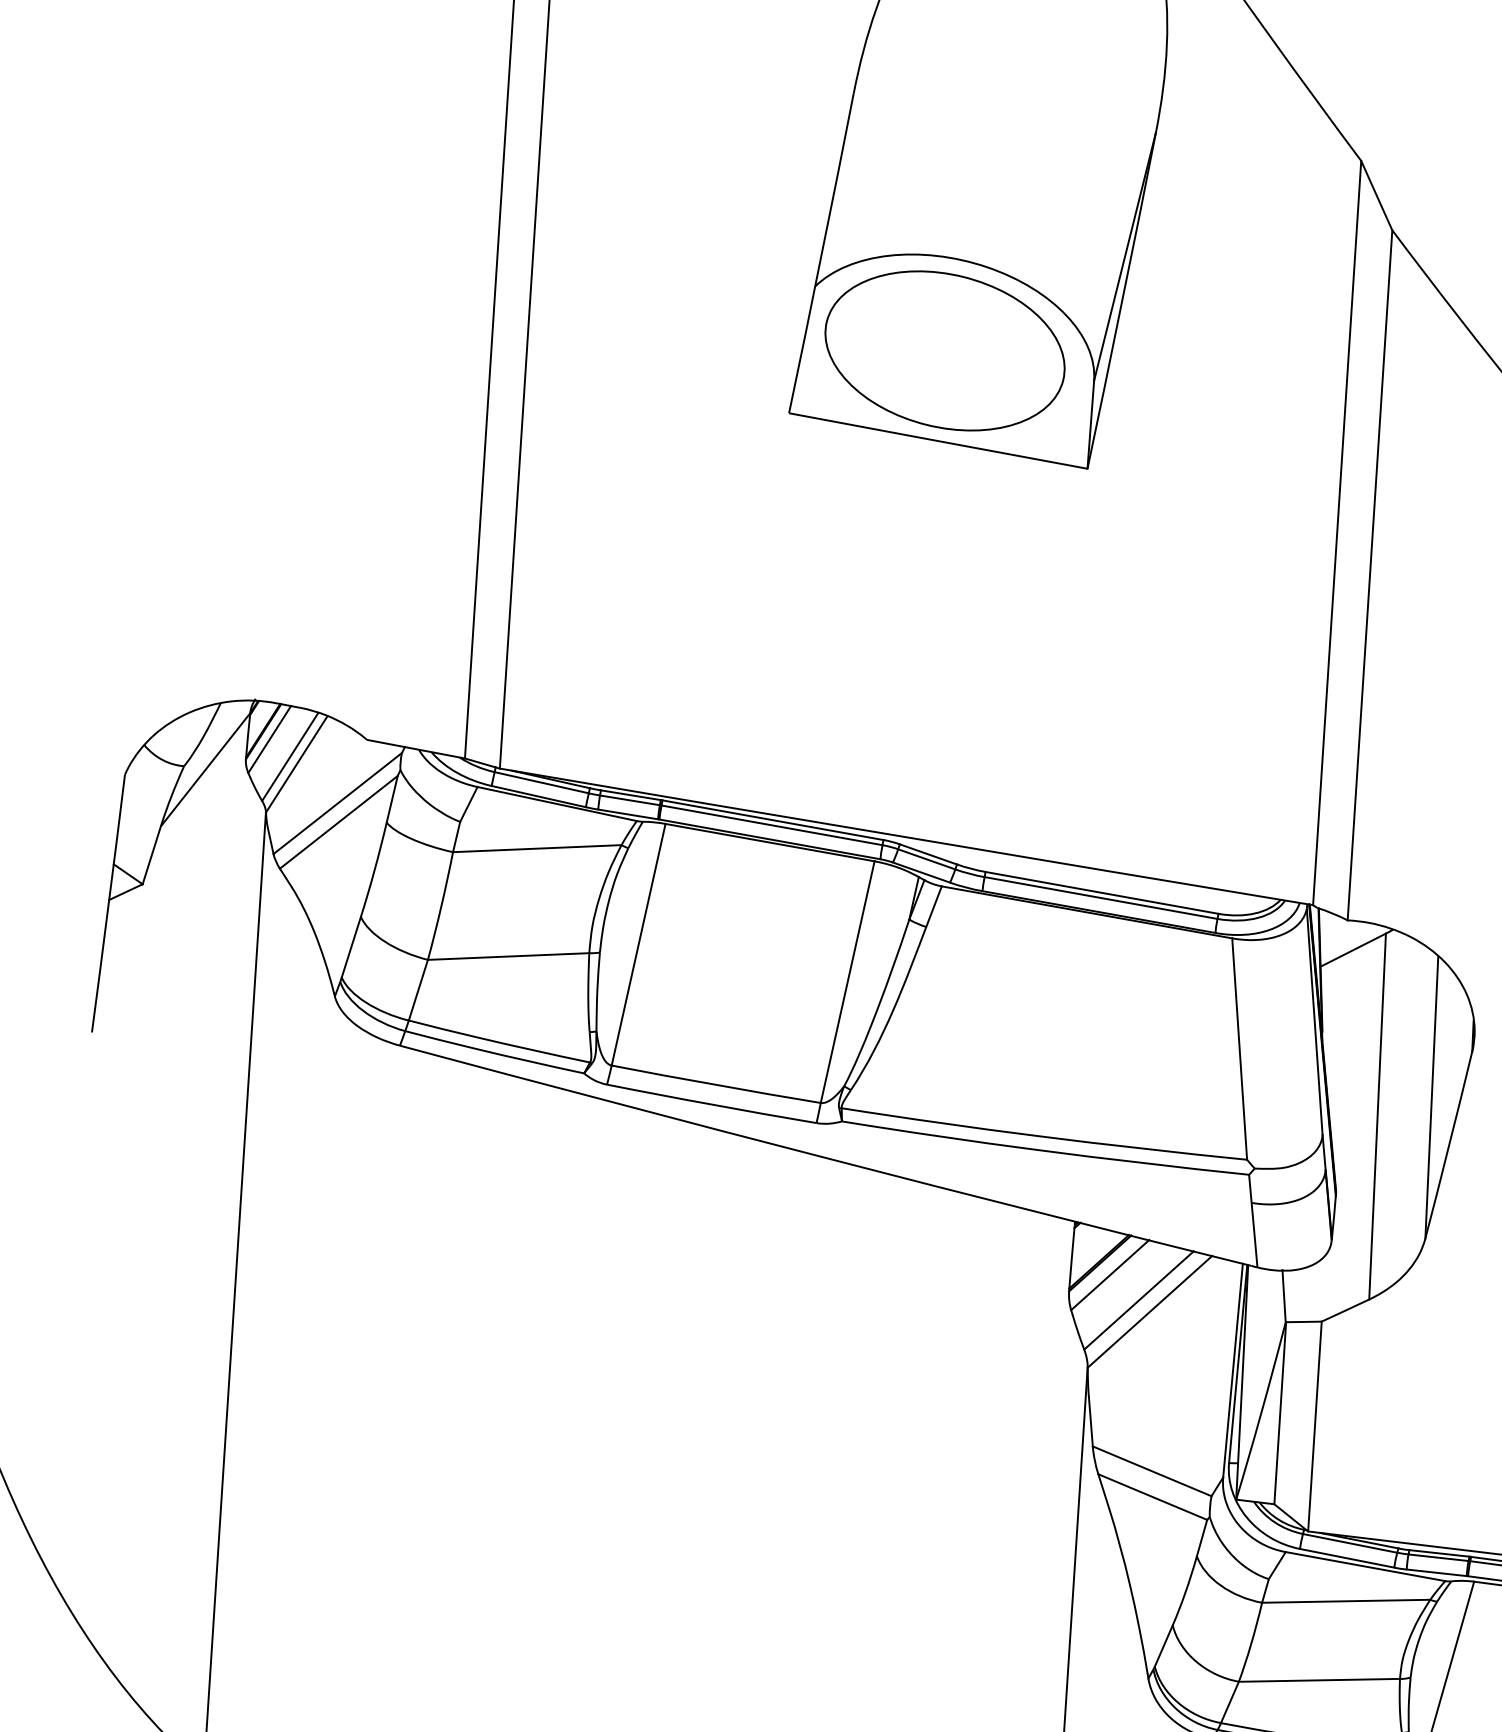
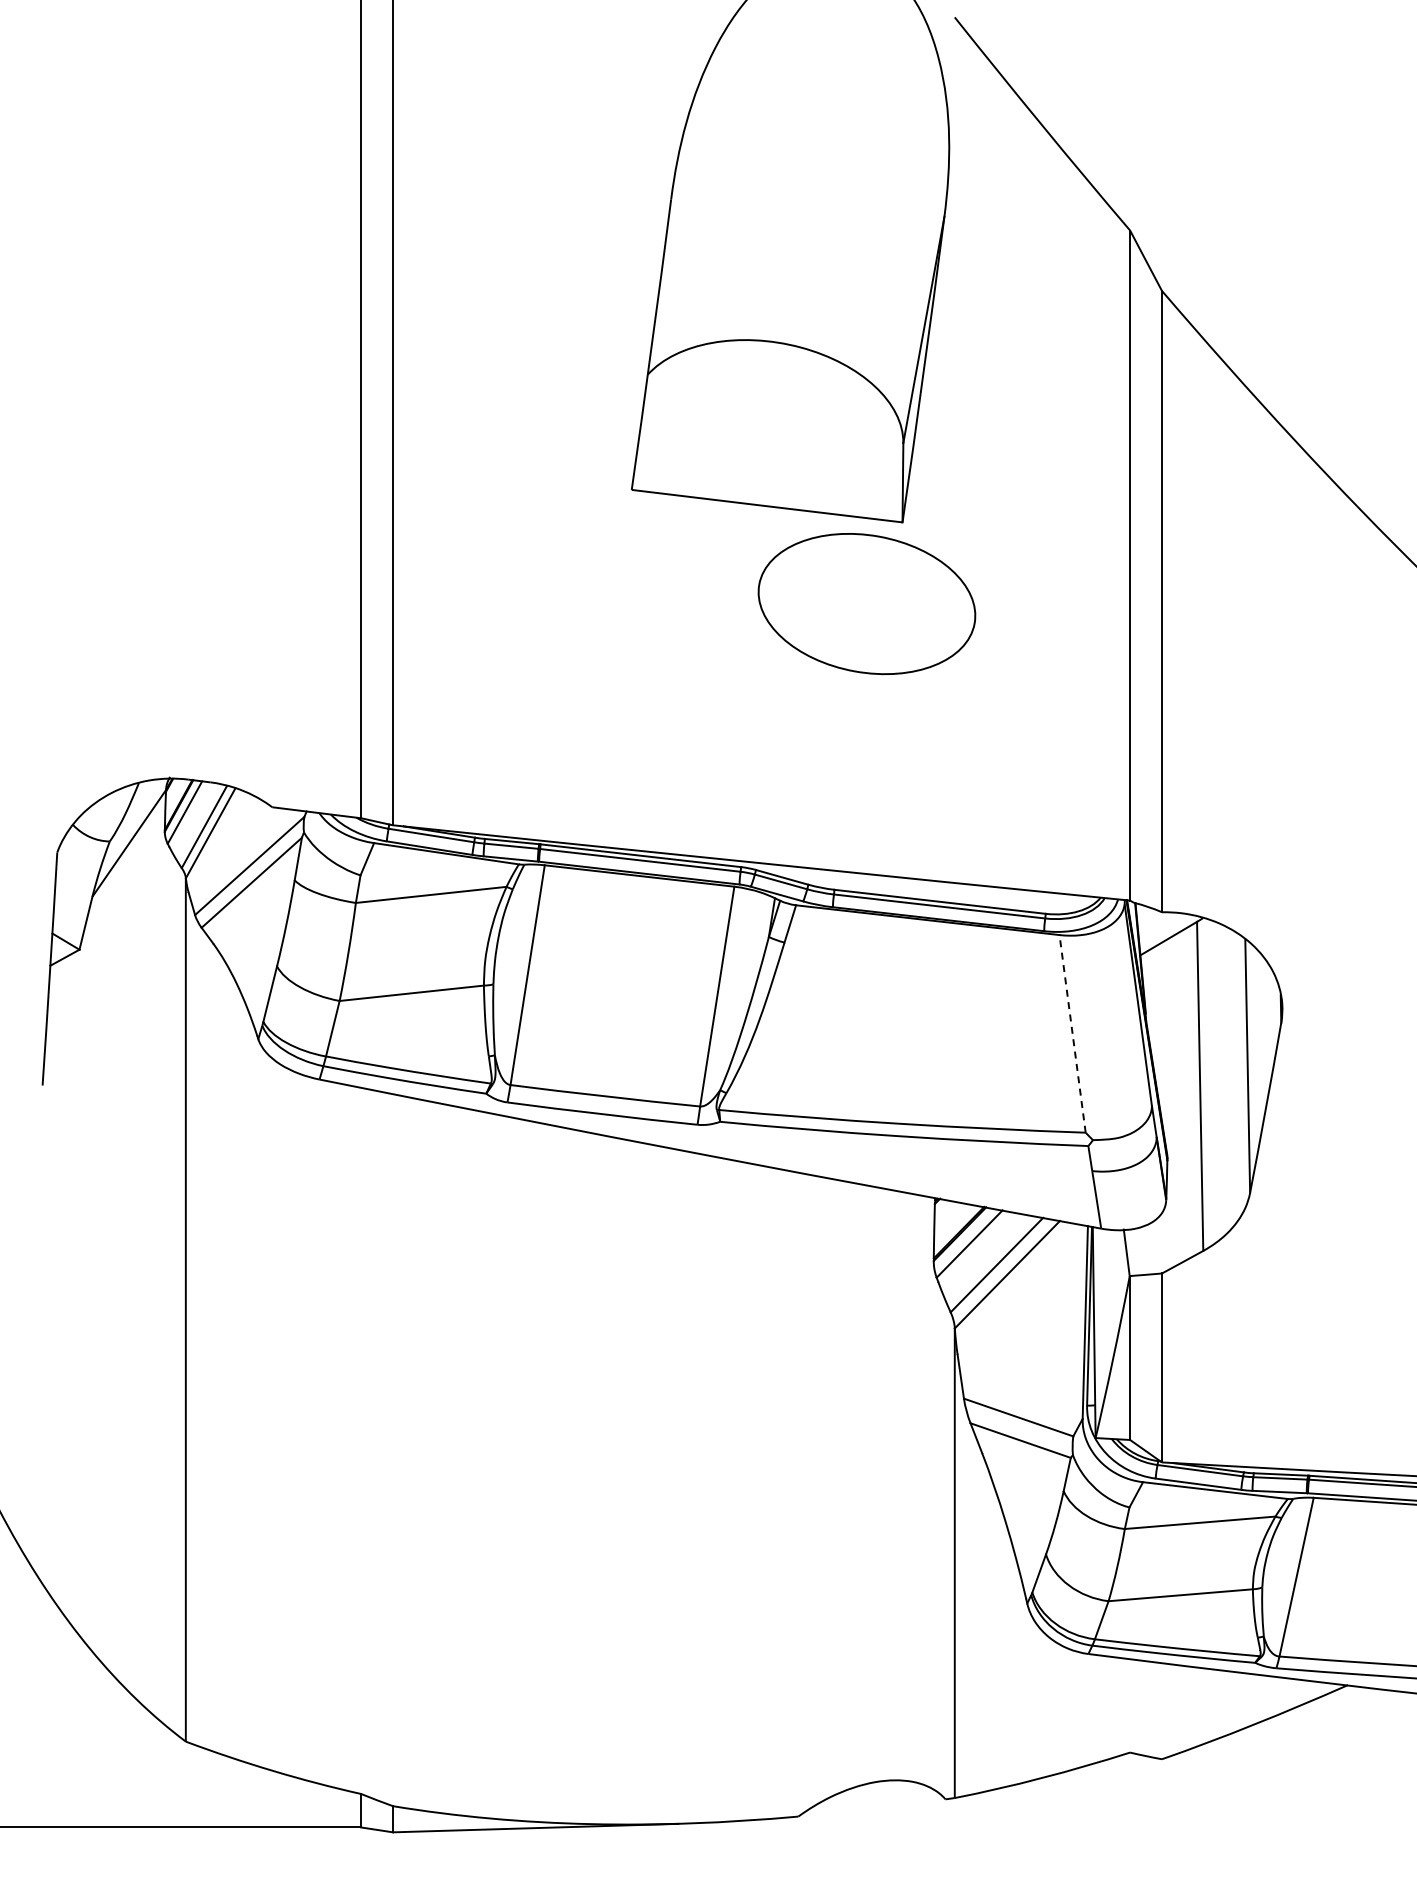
part: (944, 351) -> (866, 604), moved
line: (1239, 1048) -> (1072, 1033), solid -> dashed

